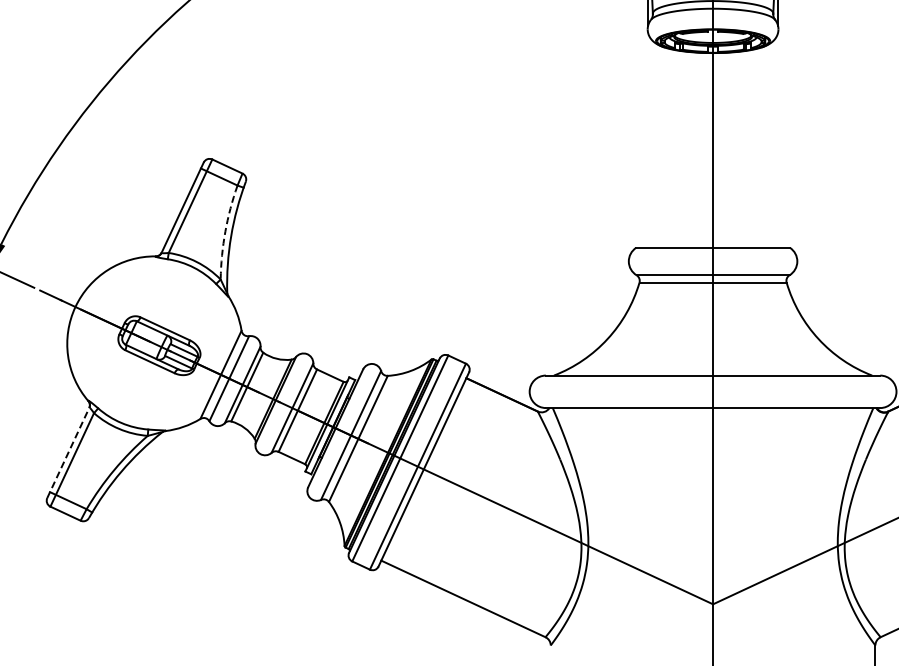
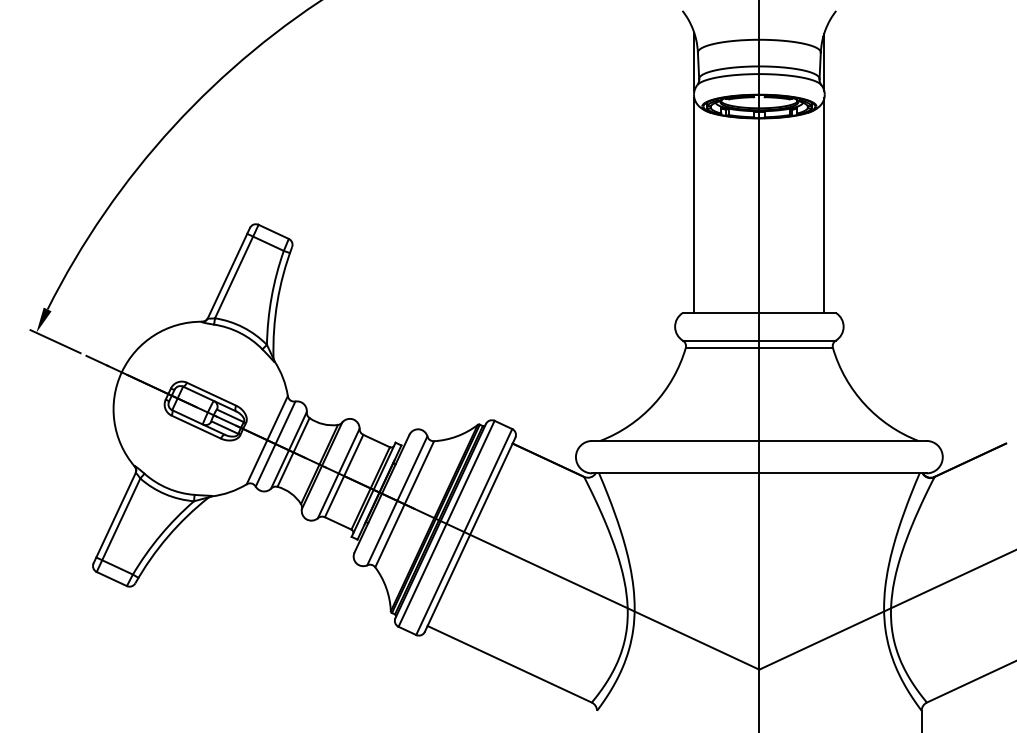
line: (648, 140) -> (694, 205), added
line: (778, 140) -> (824, 205), added
arc: (225, 232) -> (271, 297), dashed -> solid
line: (68, 453) -> (114, 518), dashed -> solid

